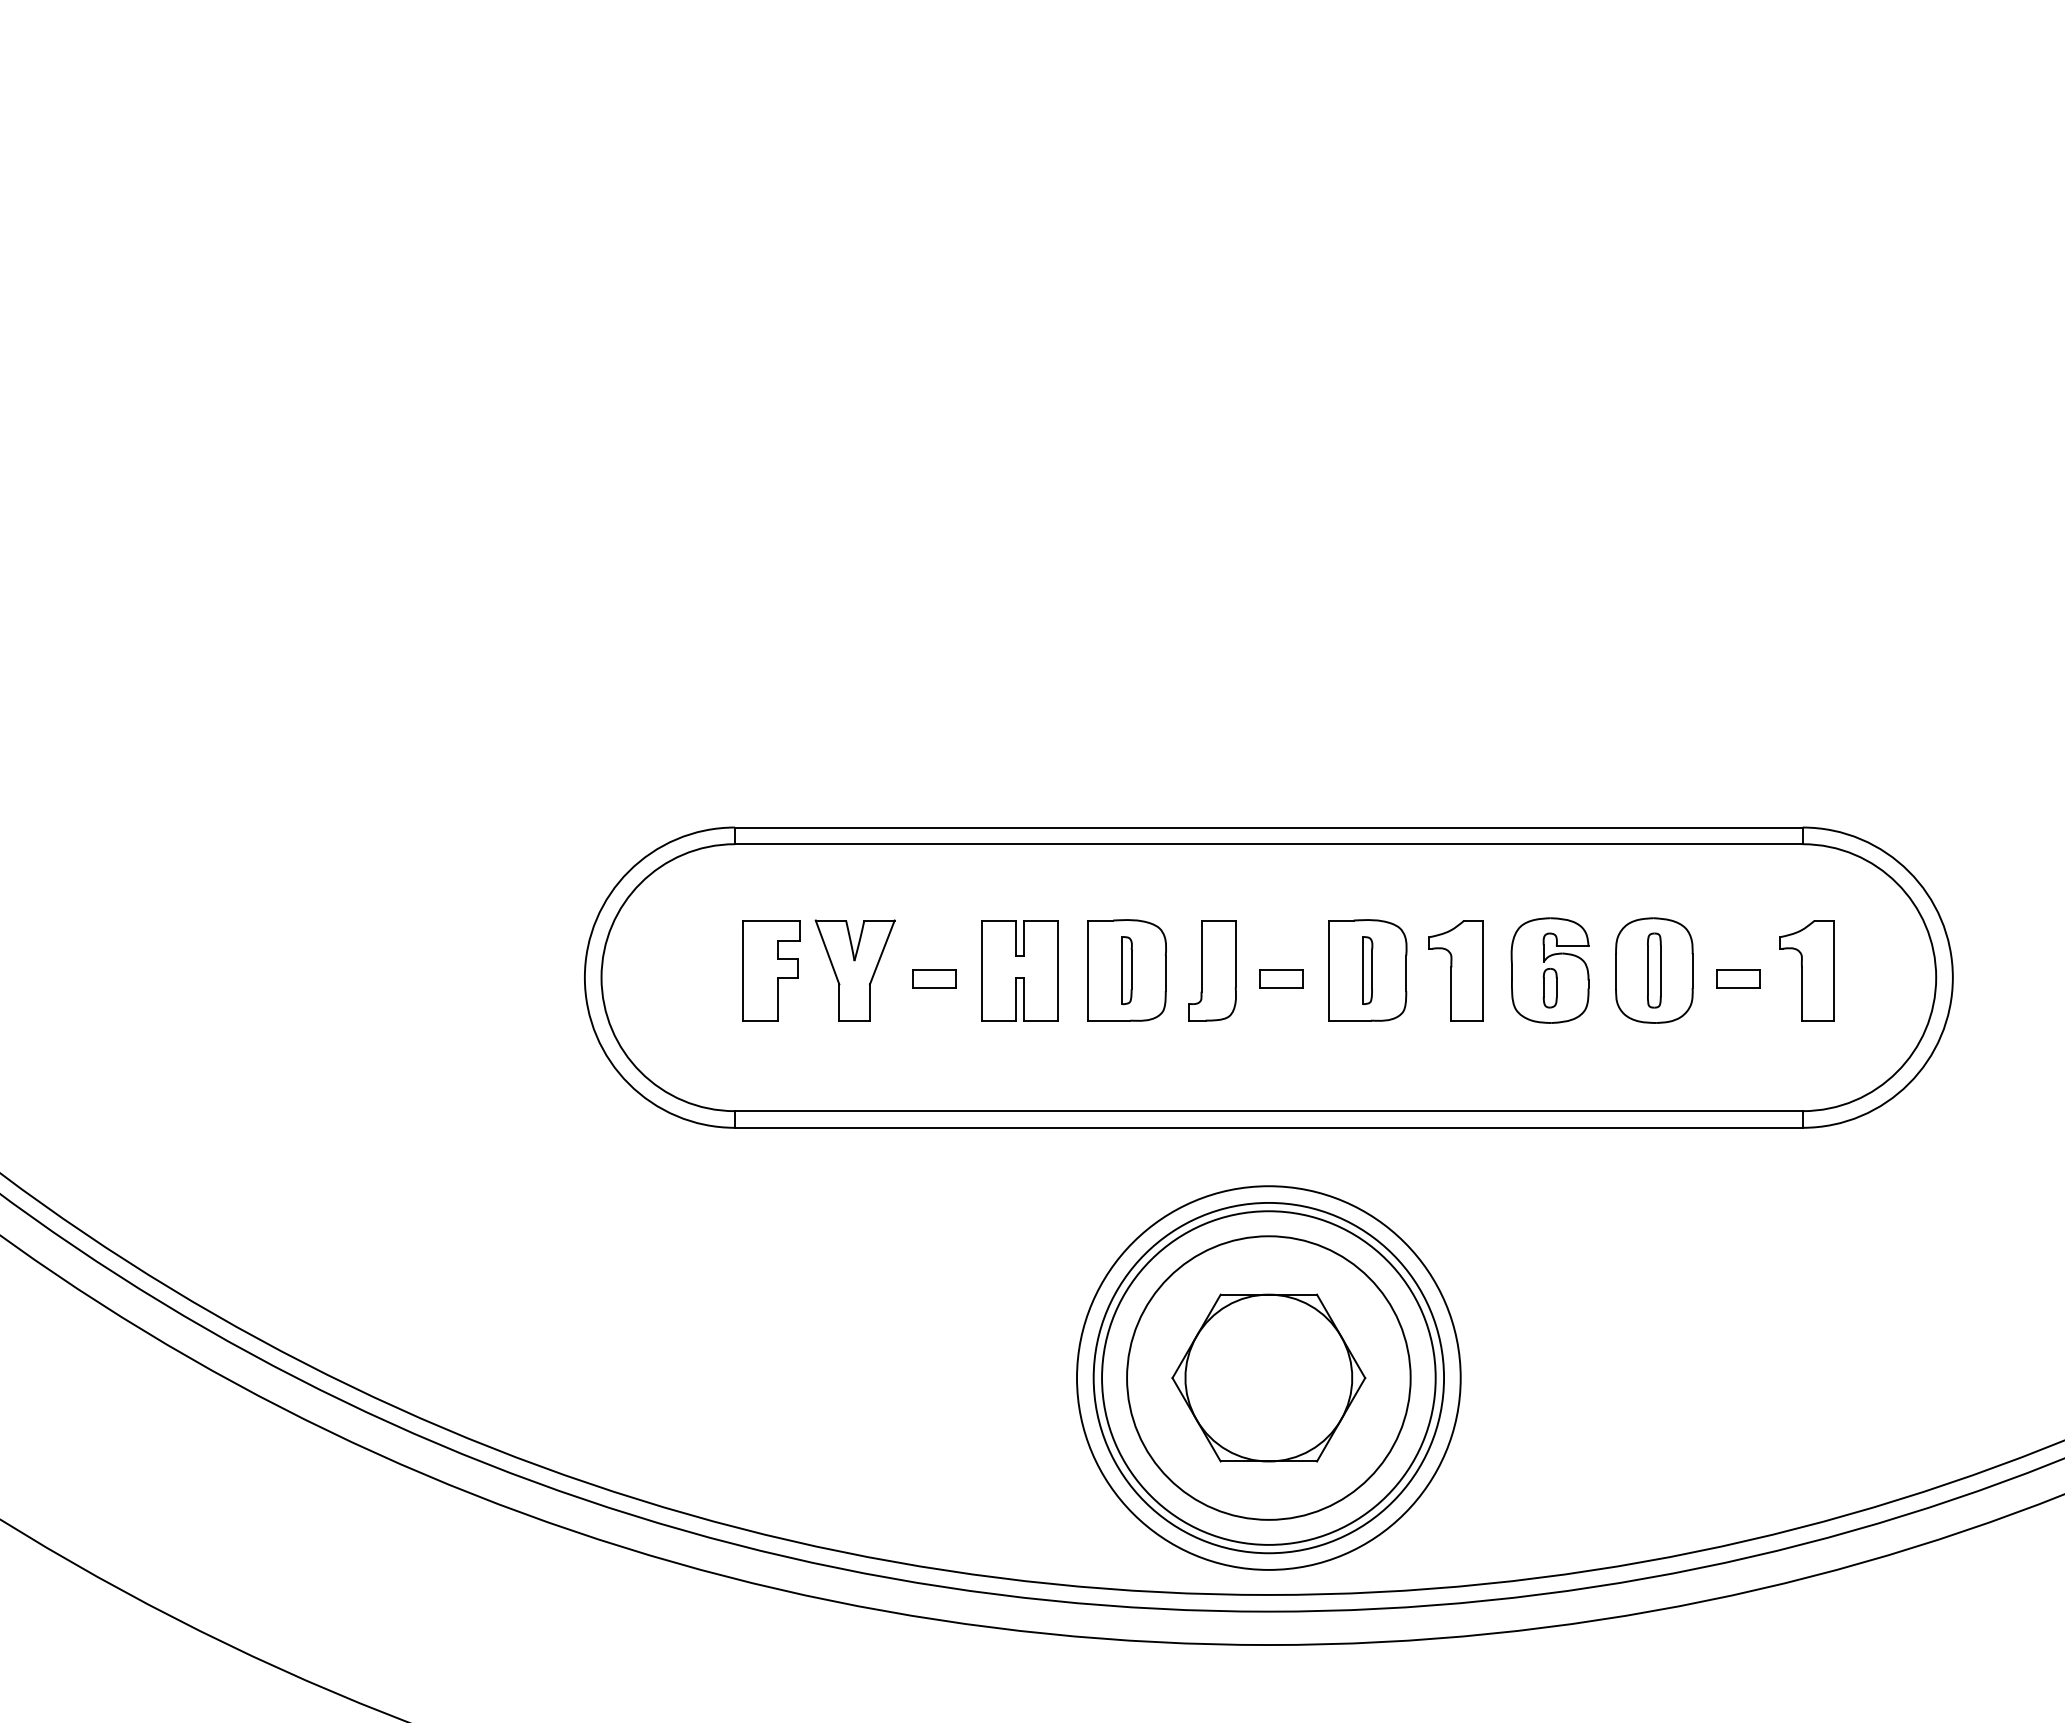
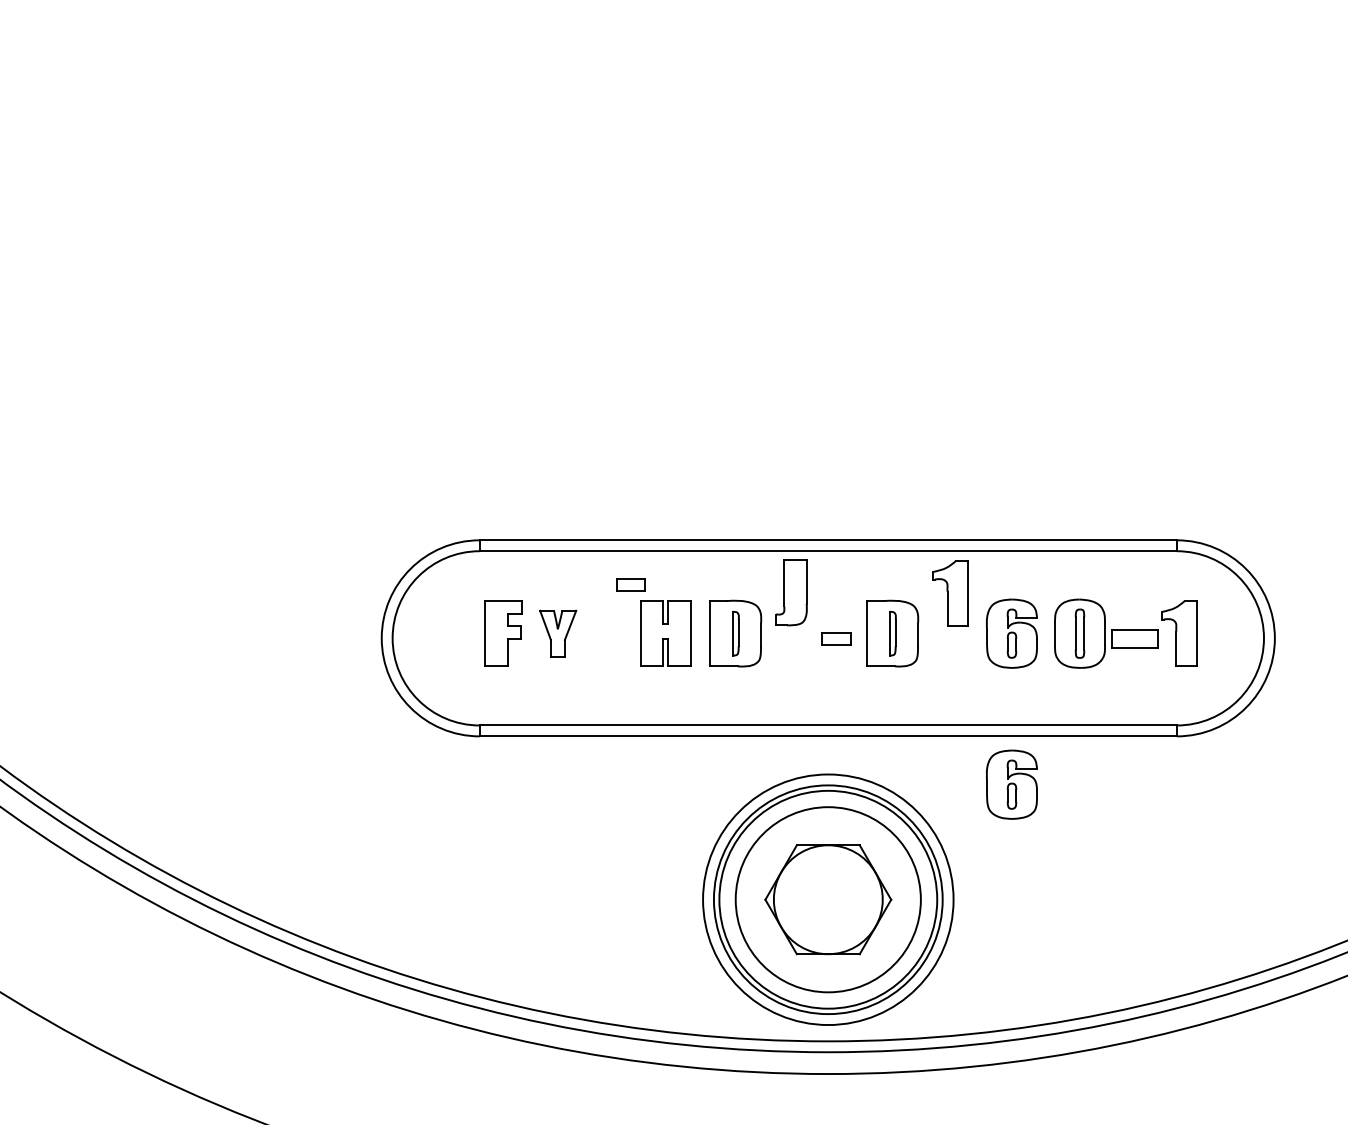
part: (854, 970) -> (557, 633), size x0.7
part: (1212, 970) -> (791, 592), moved
part: (1456, 970) -> (950, 593), moved
part: (933, 977) -> (630, 584), moved
part: (1737, 977) -> (1134, 638), size x1.6
part: (1549, 1201) -> (1011, 784), added

